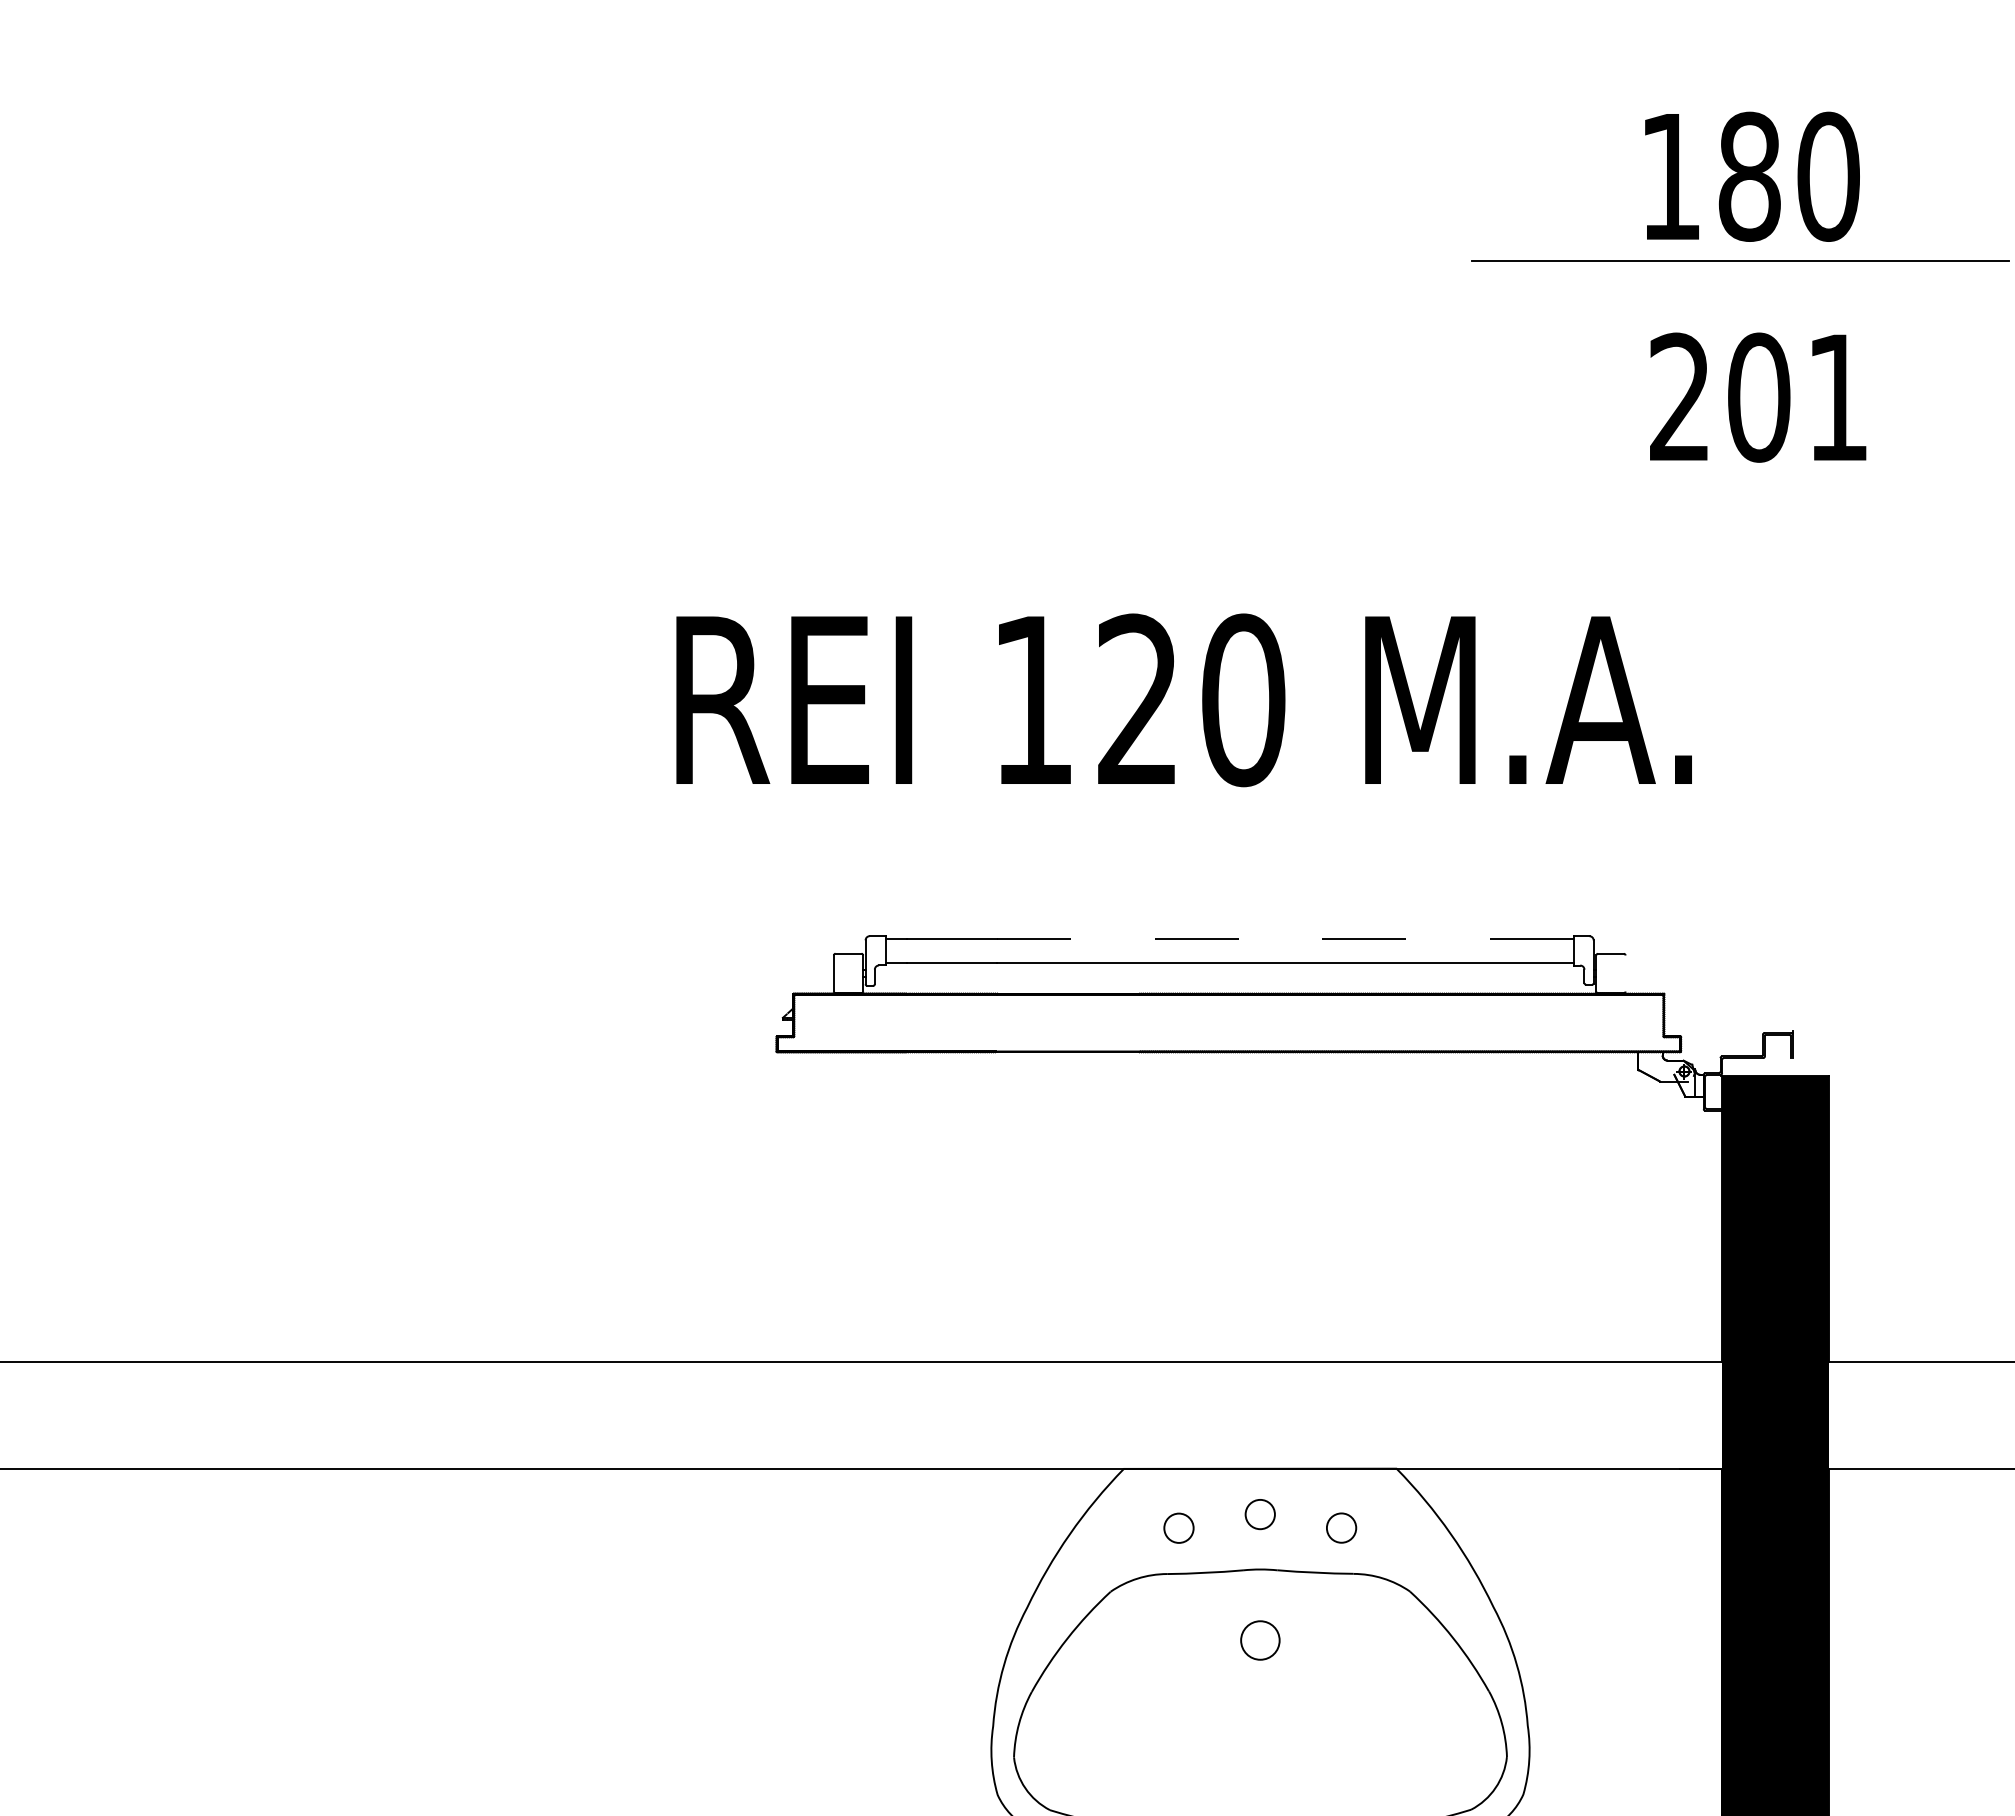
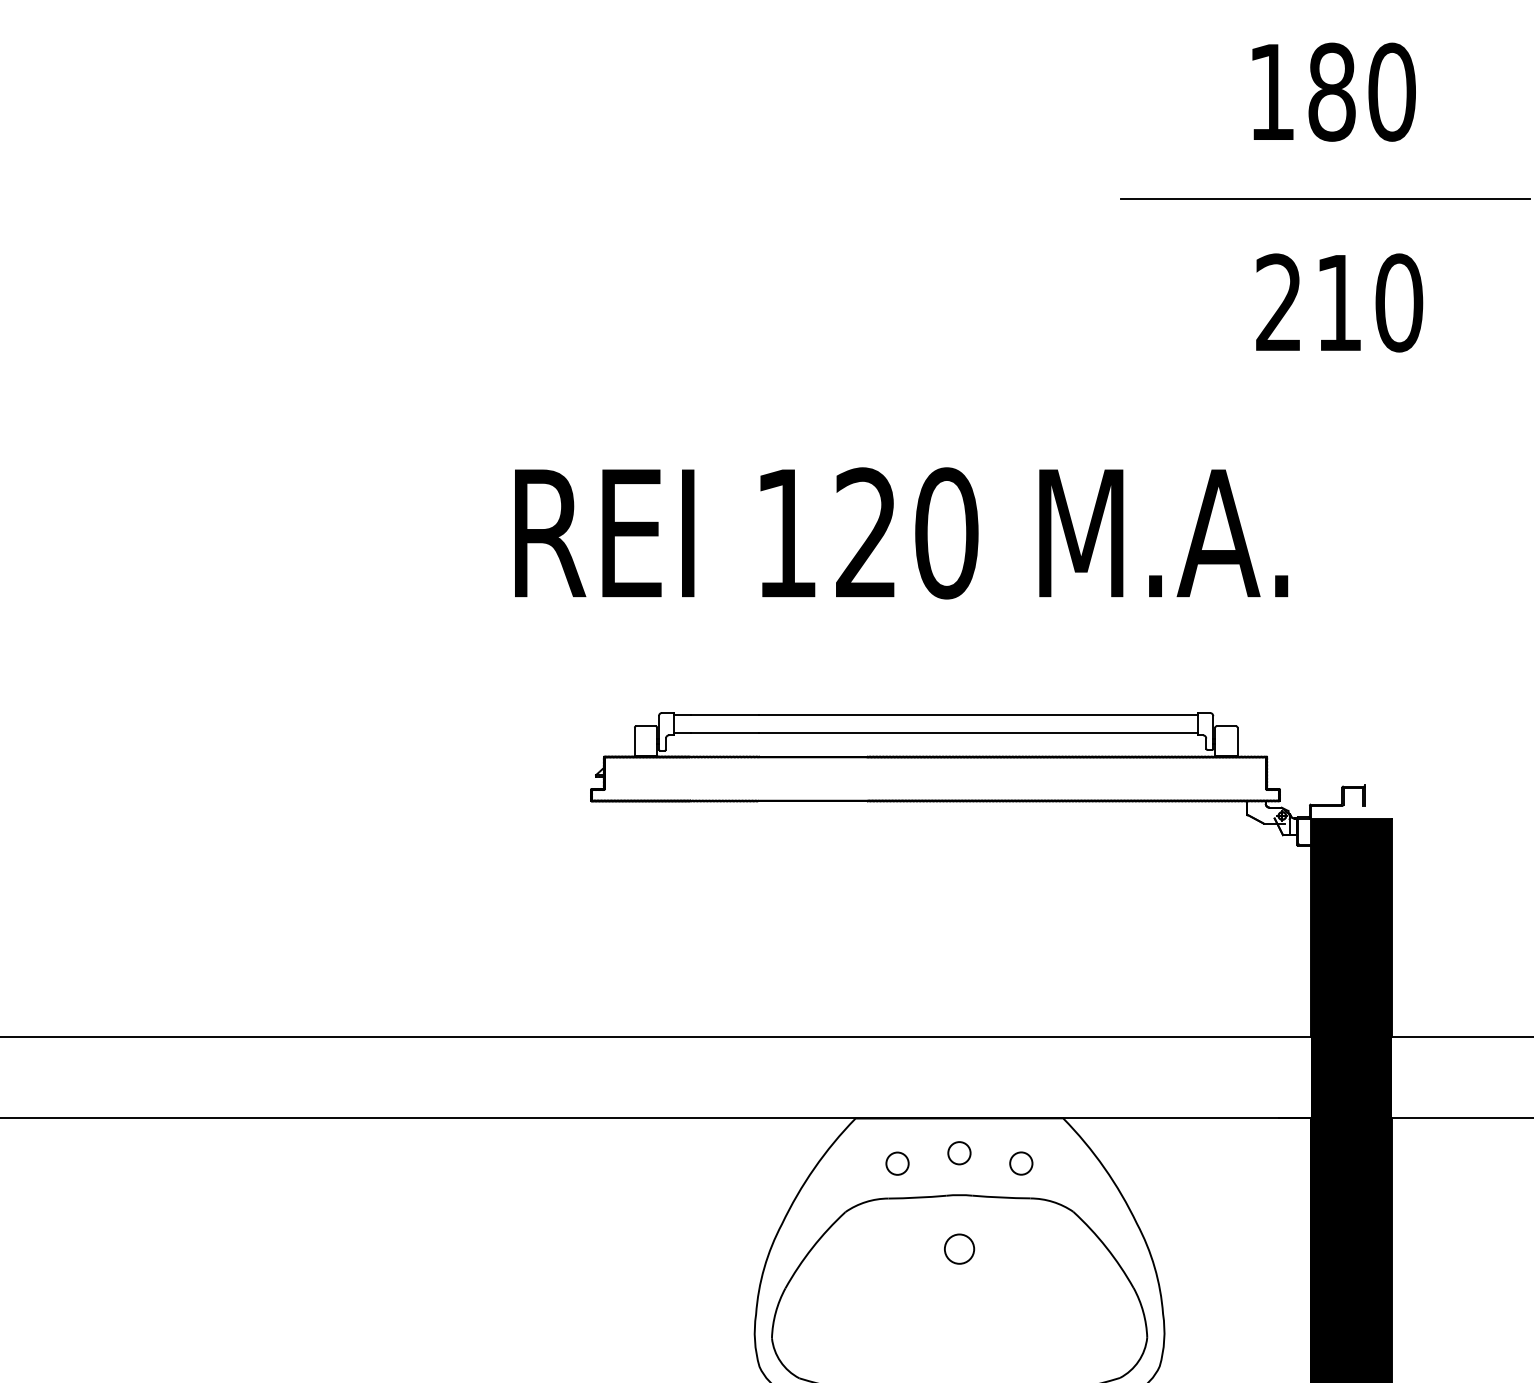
text: (1752, 176) -> (1334, 91), moved
text: (1798, 397) -> (1369, 302), 201 -> 210
line: (1284, 938) -> (977, 714), dashed -> solid
line: (1625, 973) -> (1237, 741), added

